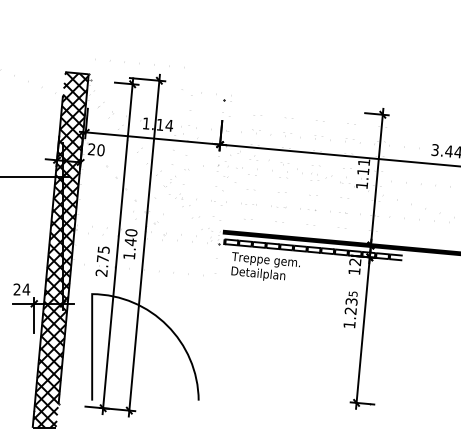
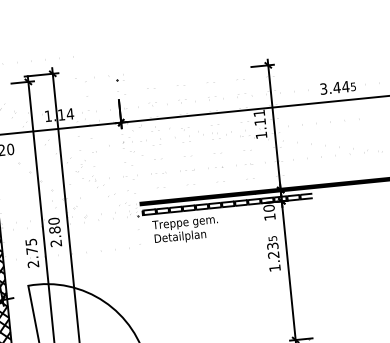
text: (129, 248) -> (55, 236), 1.40 -> 2.80
text: (355, 262) -> (269, 208), 12 -> 10

